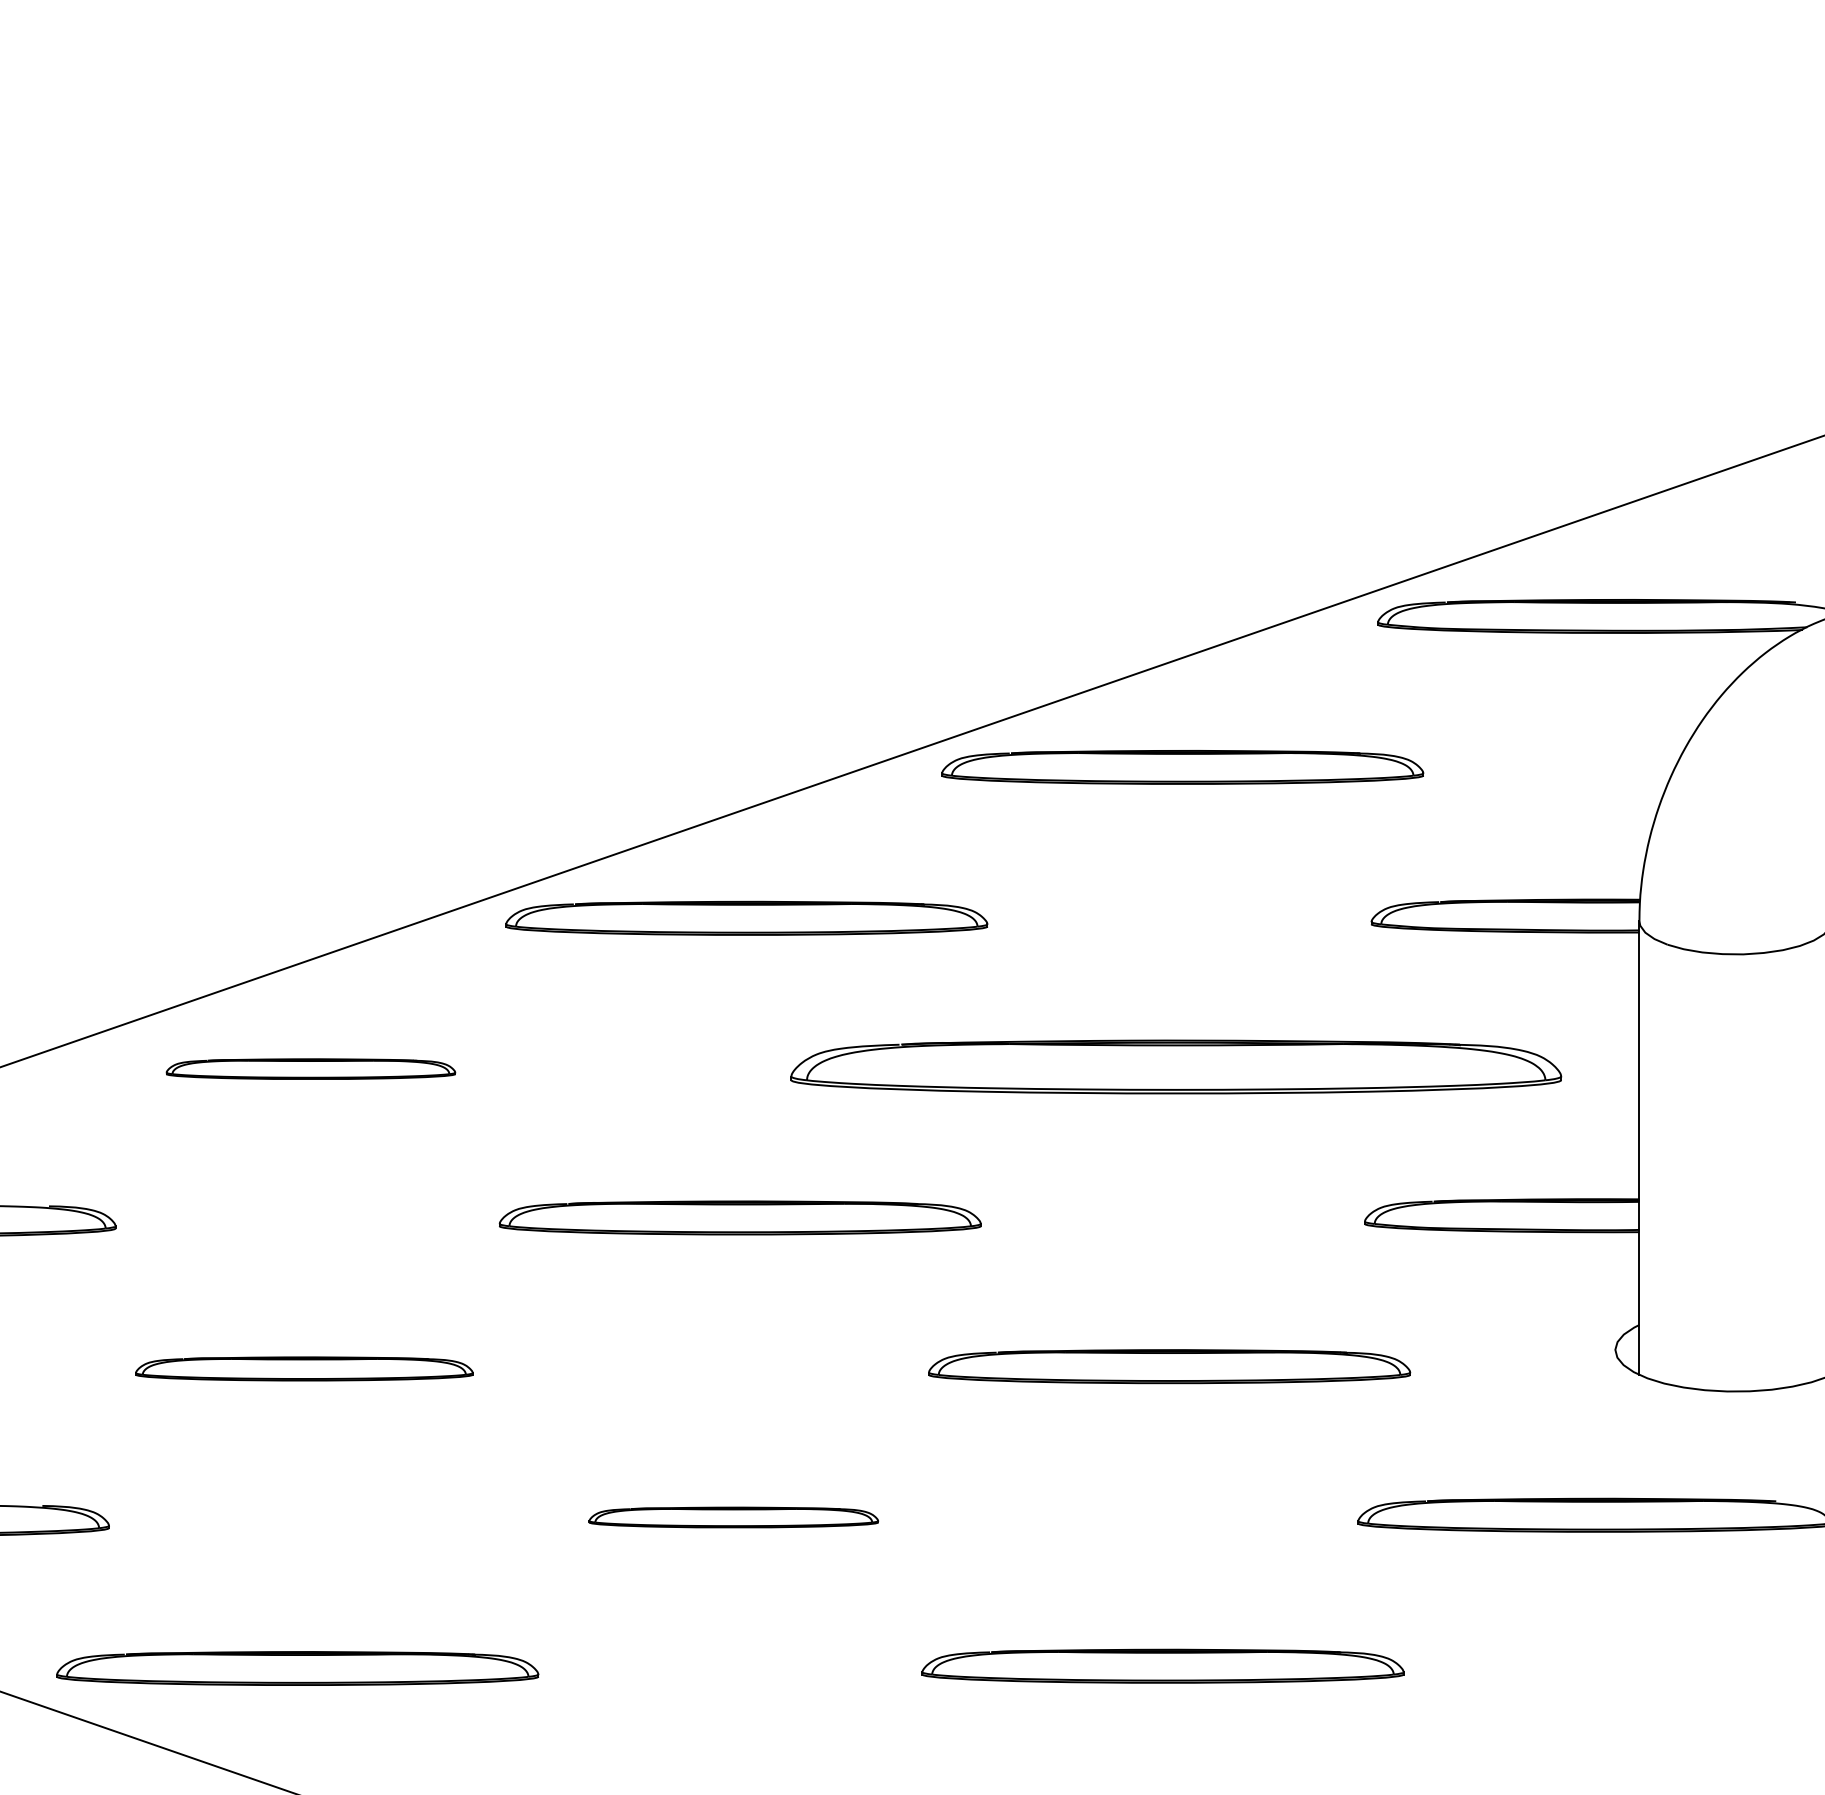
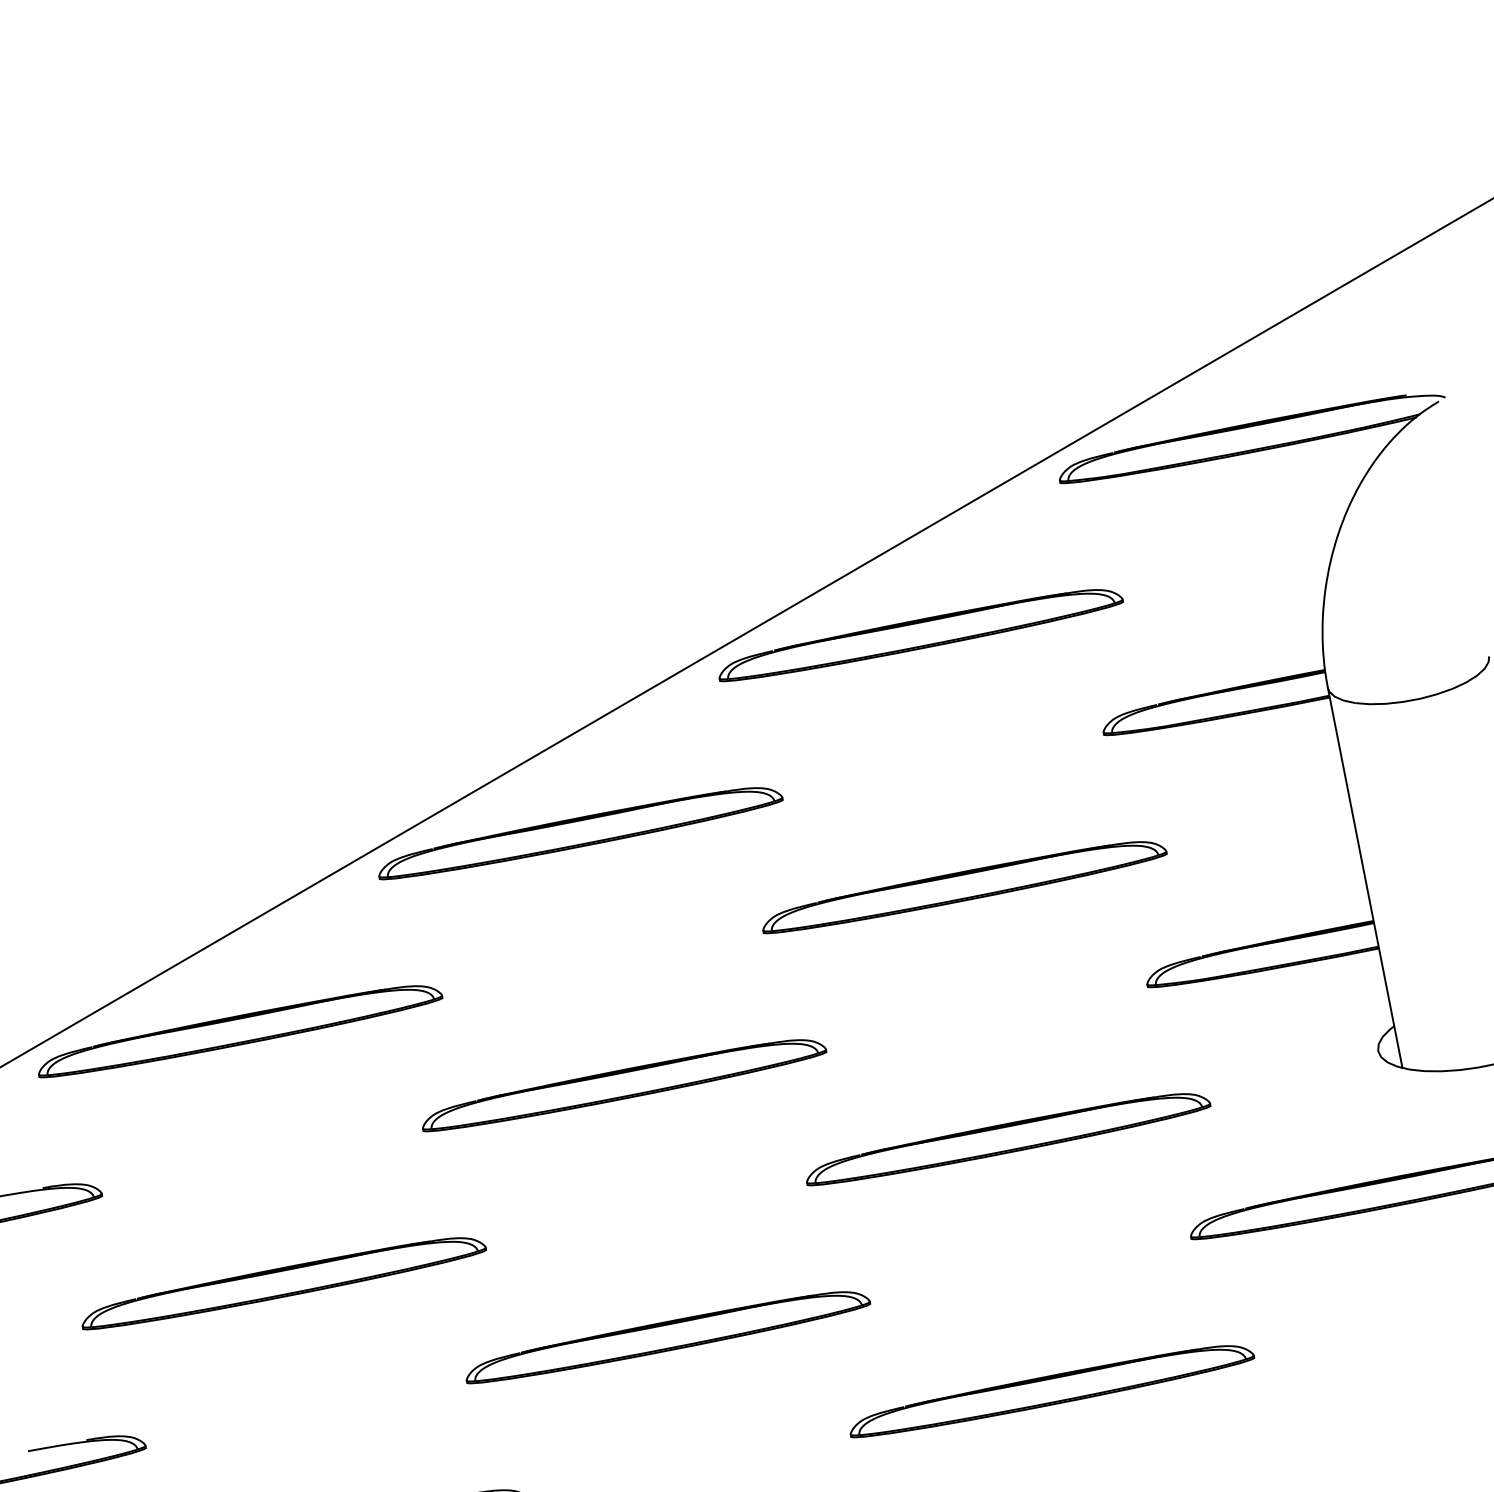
part: (1175, 1066) -> (963, 885), size x0.62
part: (310, 1068) -> (239, 1029), size x1.67
part: (304, 1368) -> (283, 1282), size x1.43
part: (733, 1517) -> (667, 1336), size x1.67

